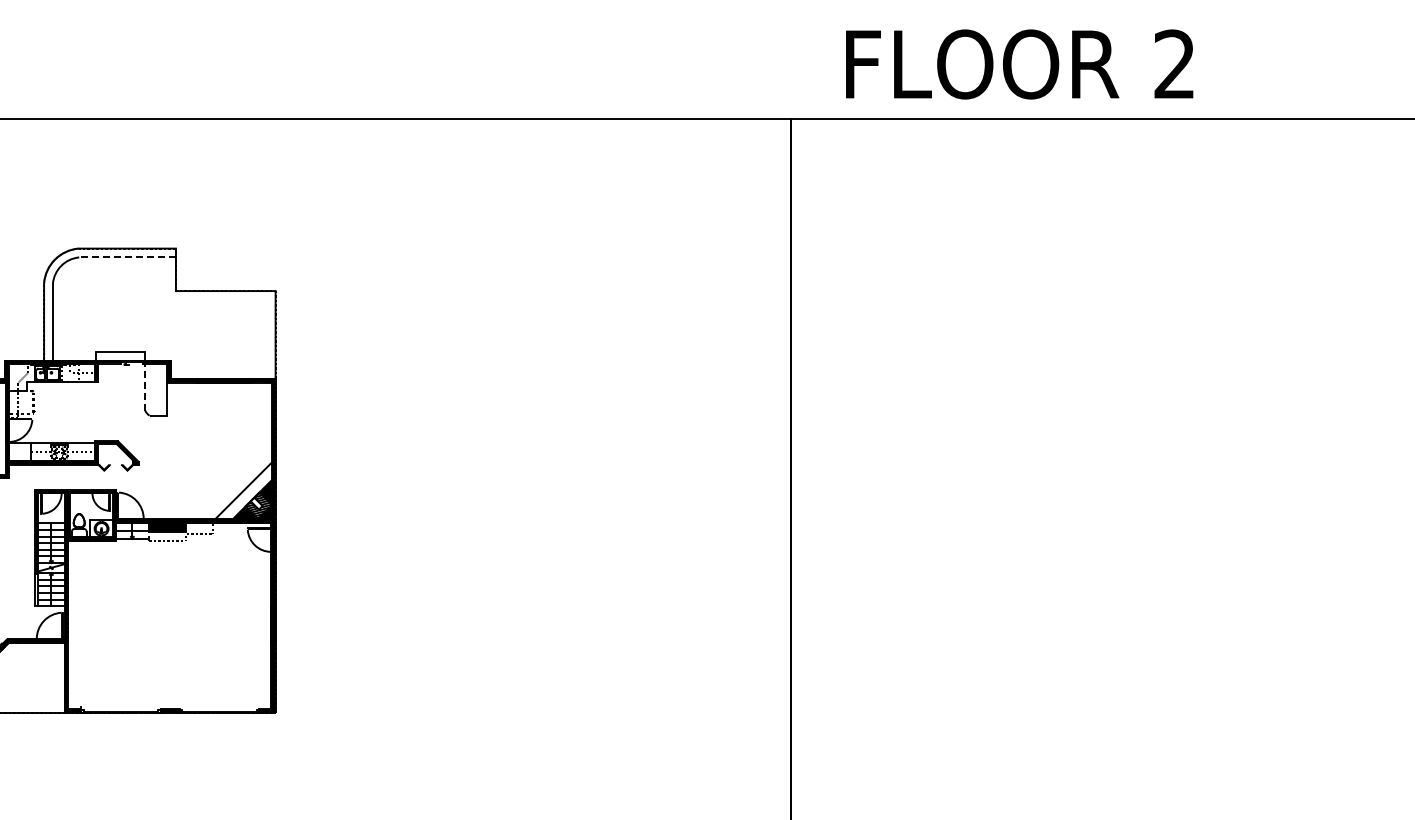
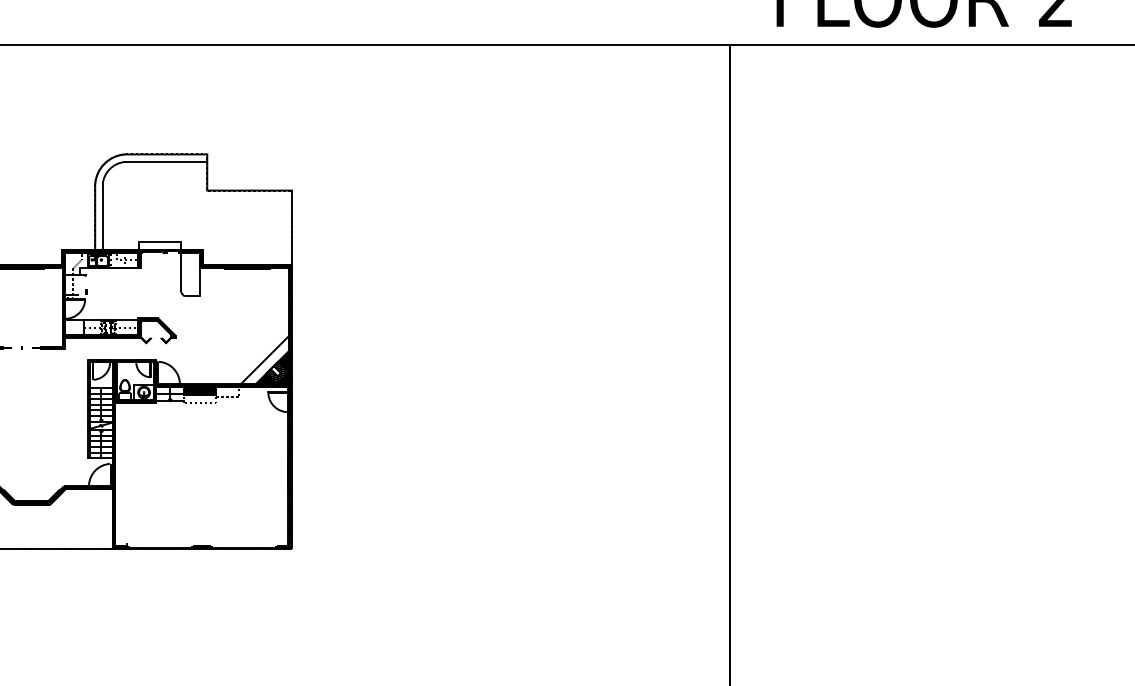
line: (127, 257) -> (166, 162), dashed -> solid
line: (145, 386) -> (181, 271), dashed -> solid

